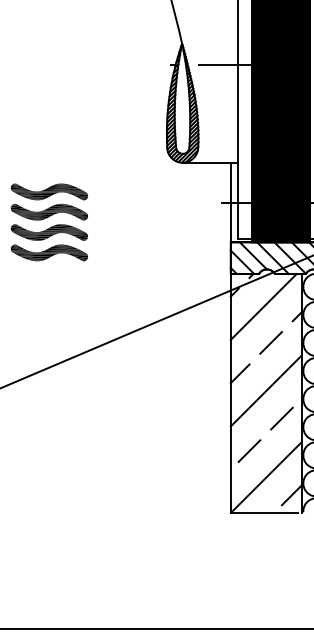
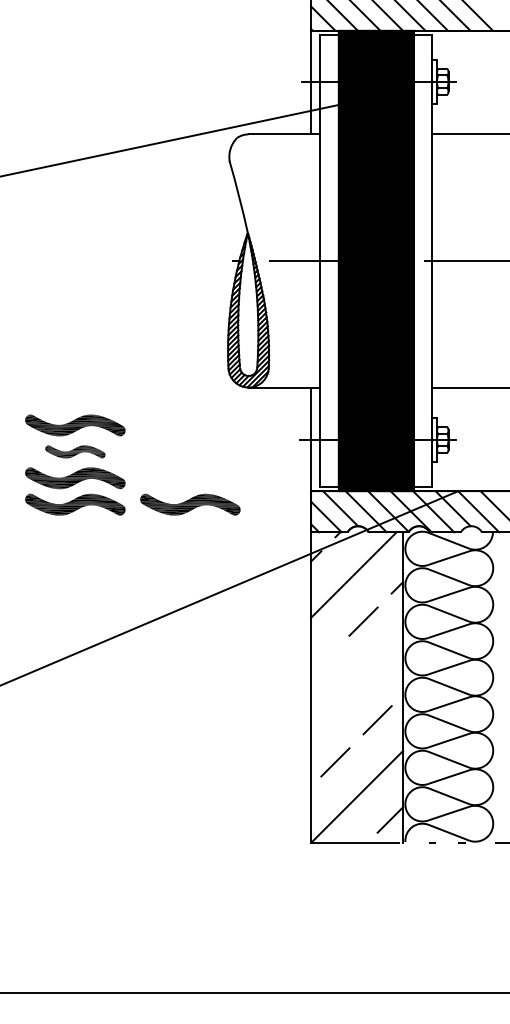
part: (49, 211) -> (75, 451), size x0.6
part: (138, 252) -> (190, 504), added
line: (240, 373) -> (323, 661), removed
line: (266, 391) -> (357, 684), removed

